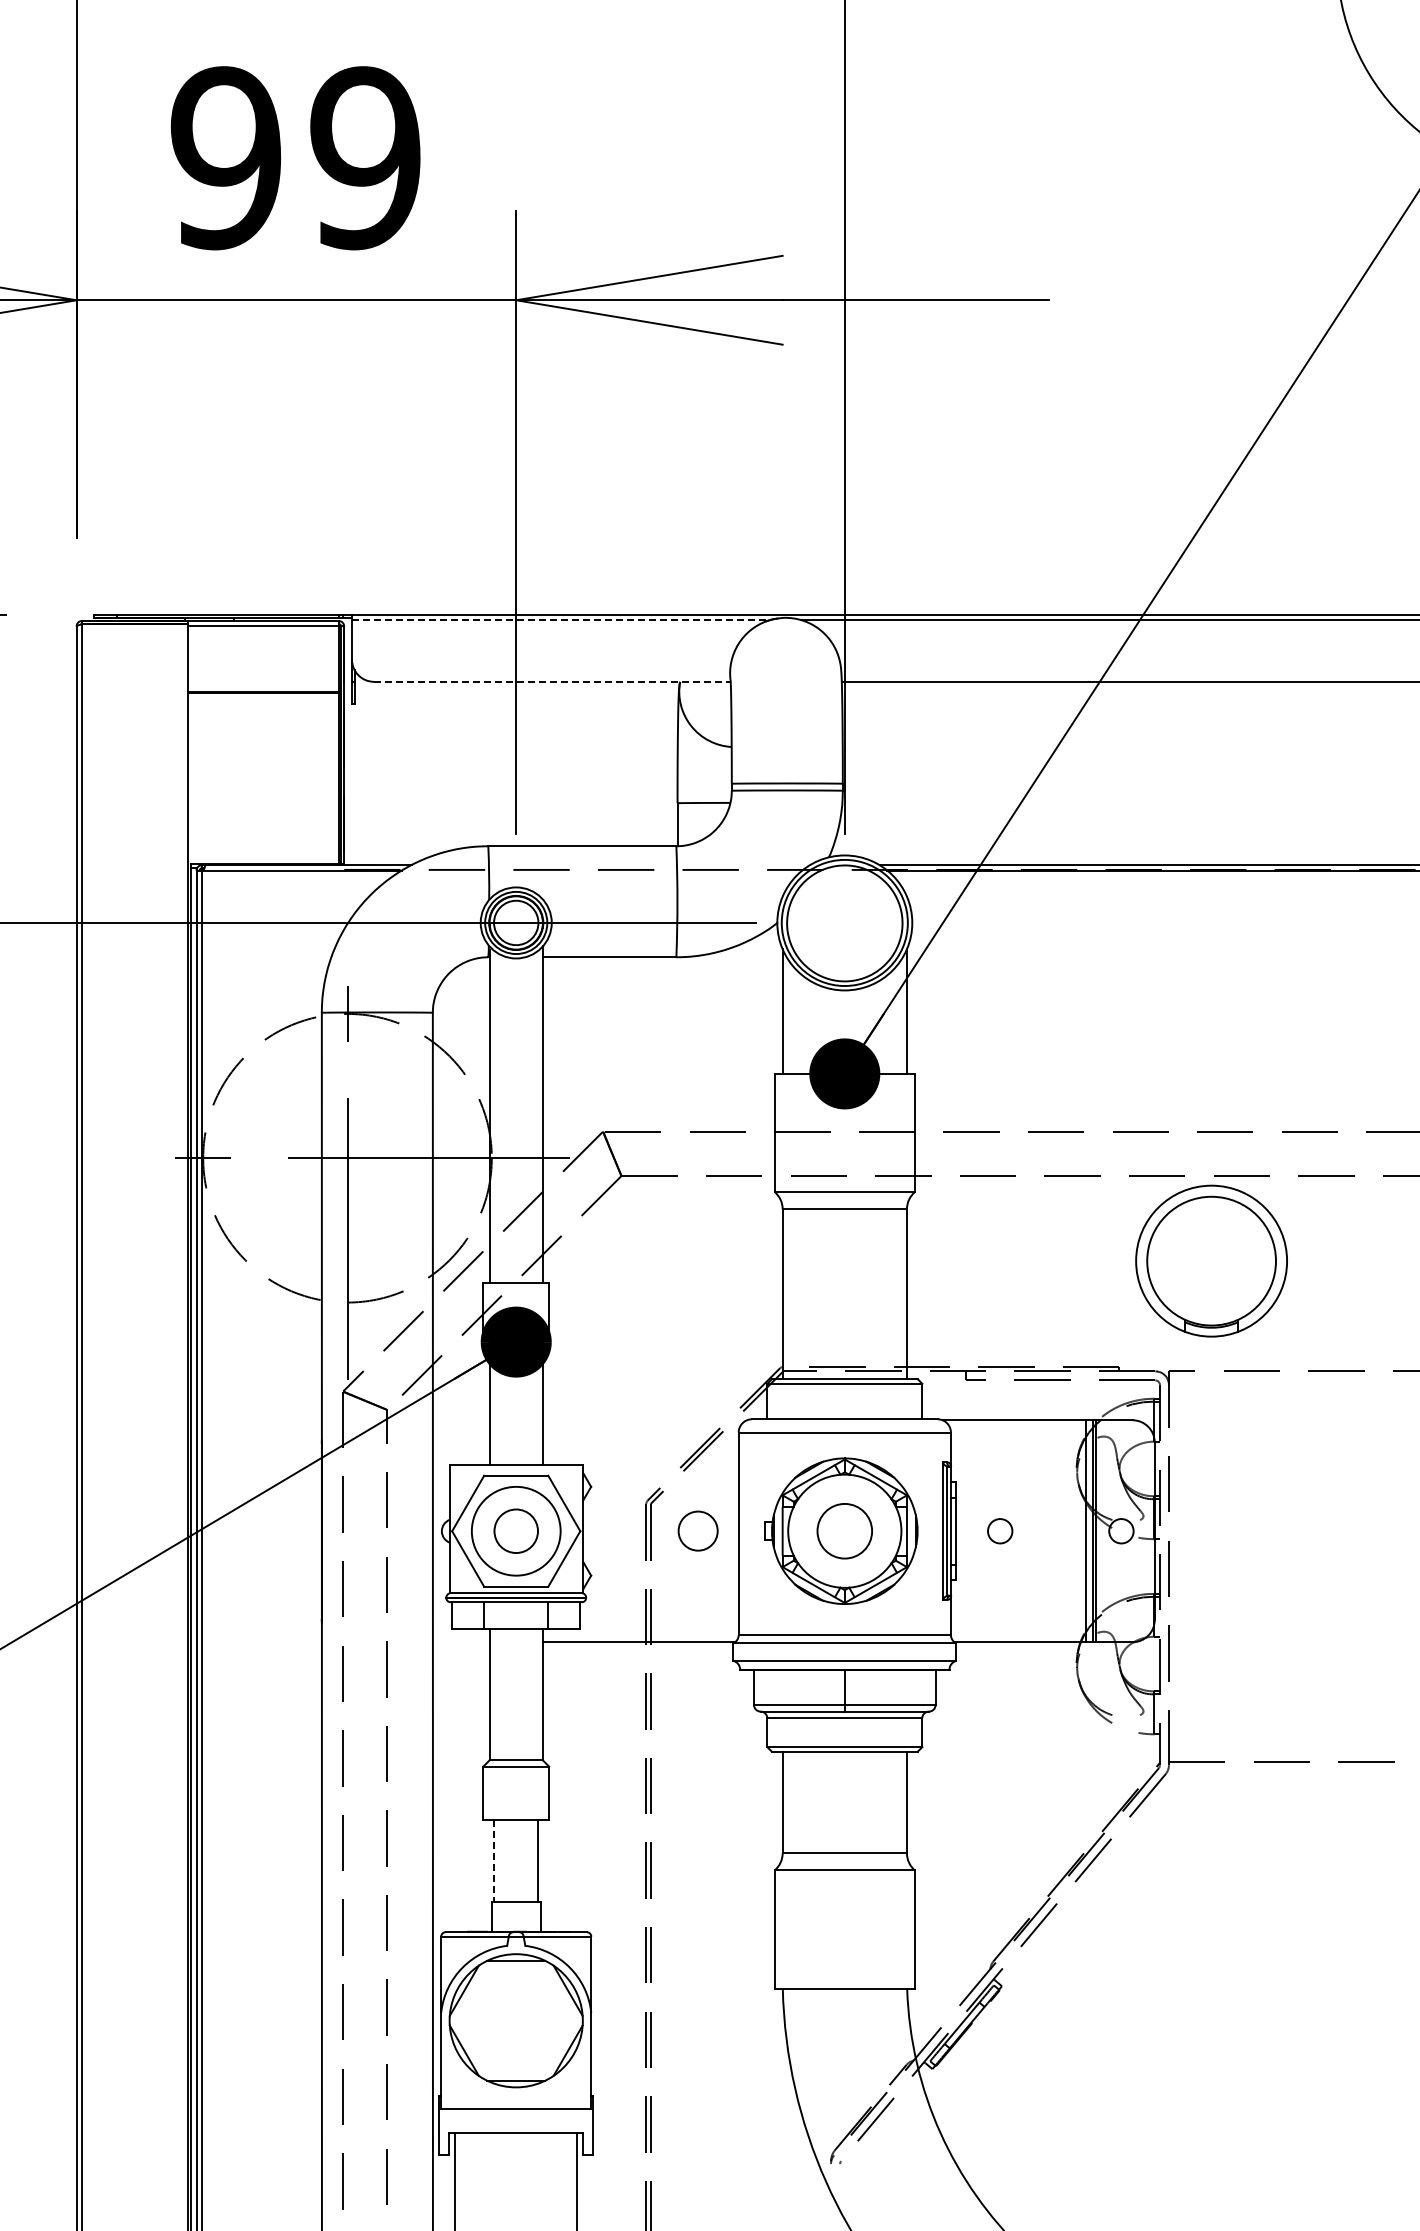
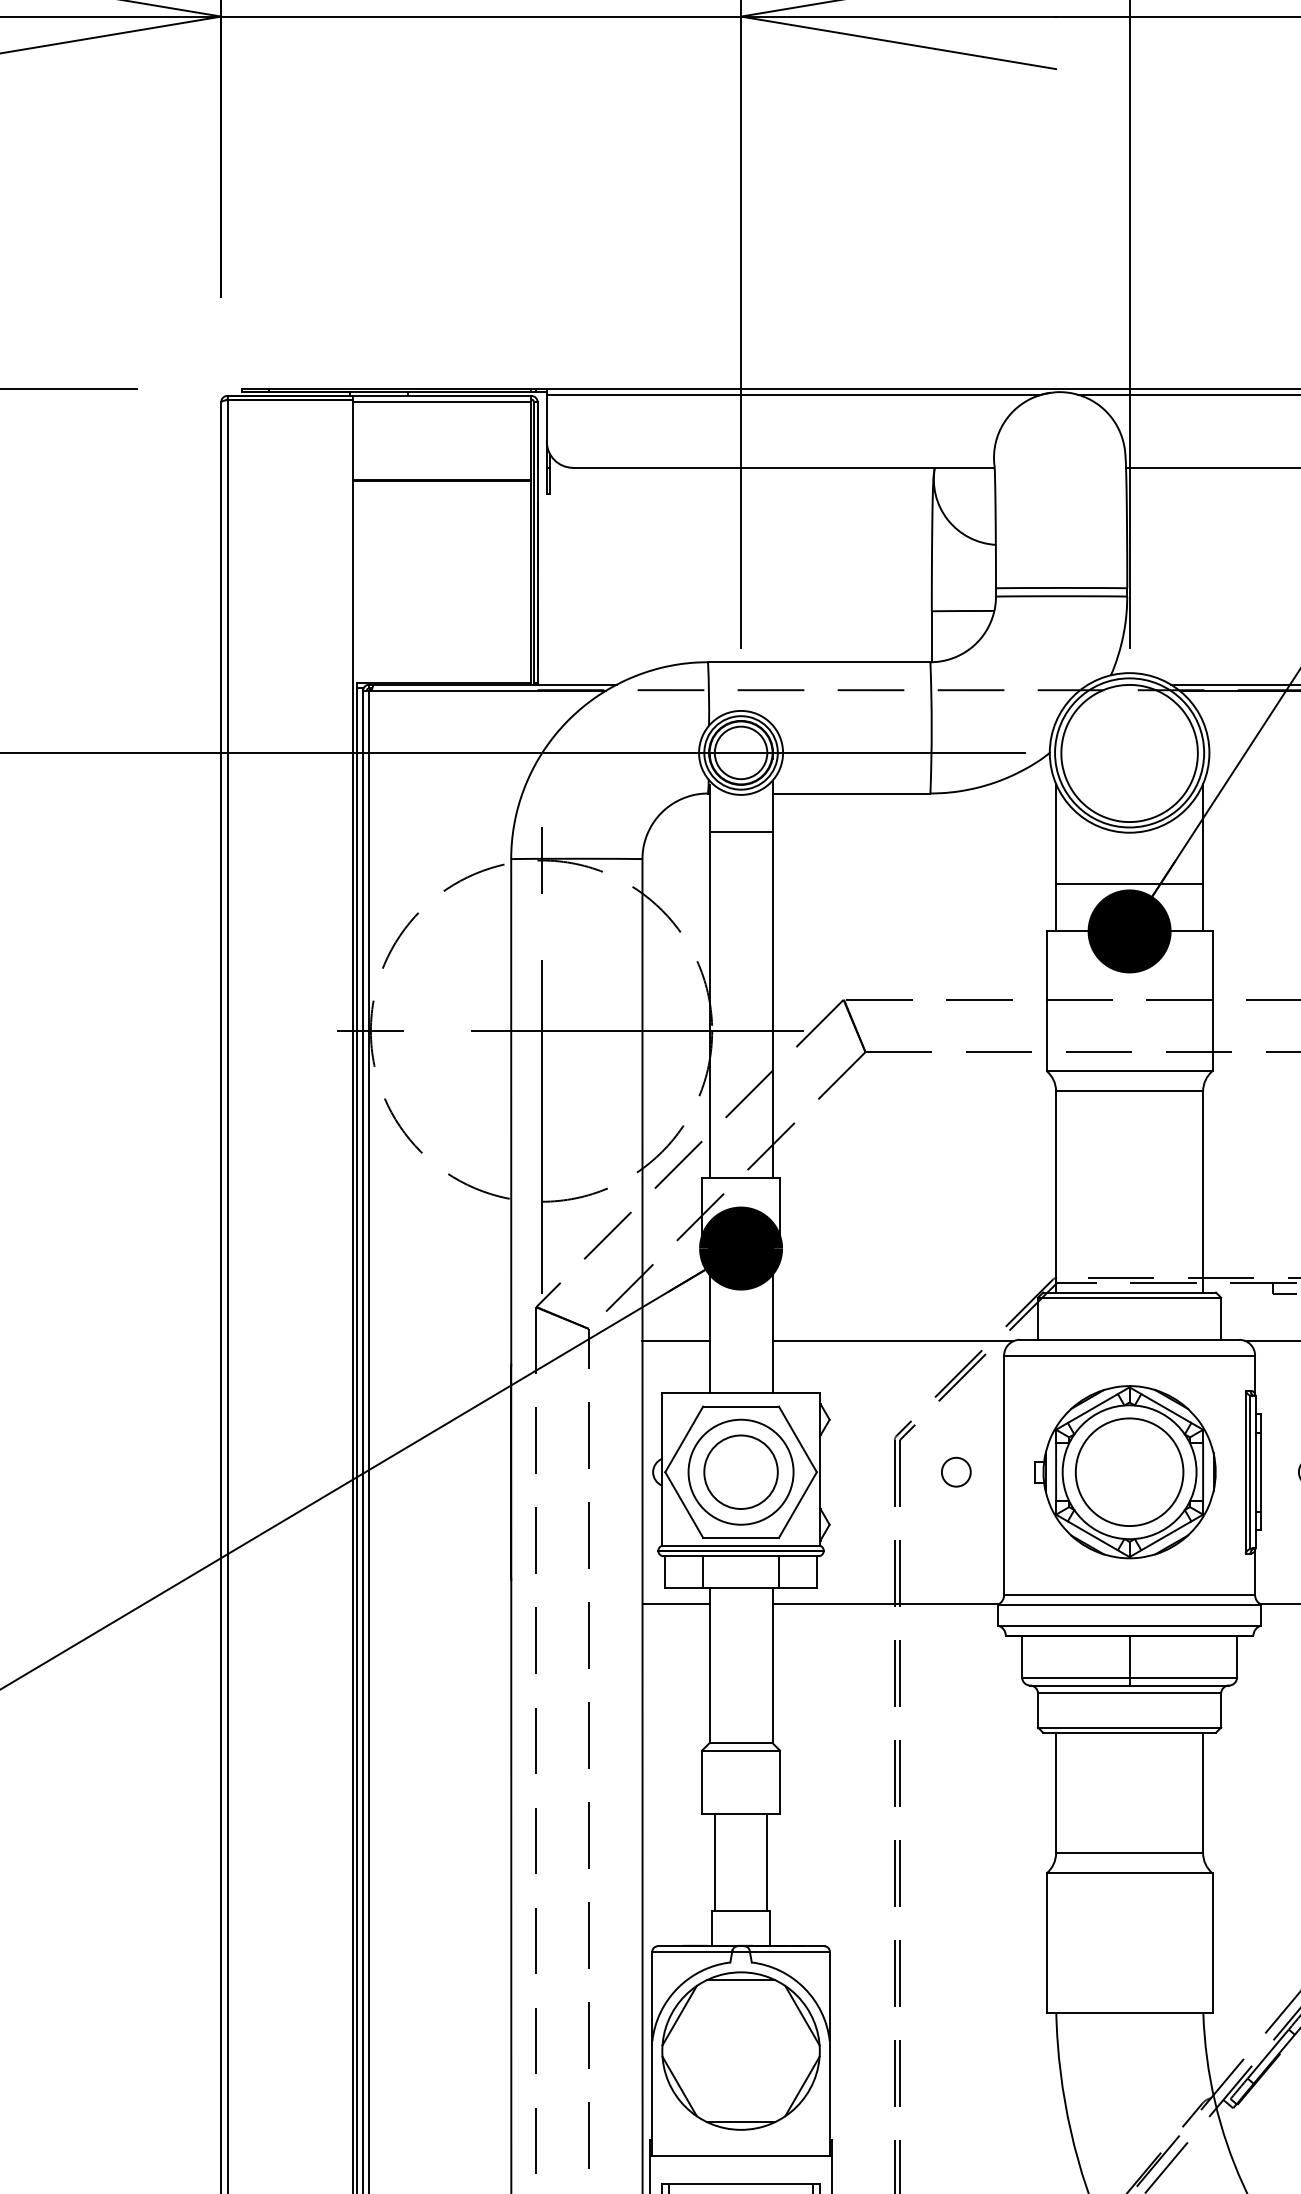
line: (560, 620) -> (793, 395), dashed -> solid
line: (552, 681) -> (783, 467), dashed -> solid
line: (515, 989) -> (740, 831), added
line: (844, 1033) -> (1129, 883), added
line: (460, 1420) -> (675, 1341), added
line: (644, 1420) -> (892, 1341), added
circle: (844, 1530) -> (1129, 1471), size x1.67
circle: (516, 1531) -> (741, 1472), size x1.43
circle: (698, 1531) -> (956, 1472), size x0.62
line: (460, 1642) -> (675, 1603), added
line: (494, 1861) -> (715, 1862), dashed -> solid

